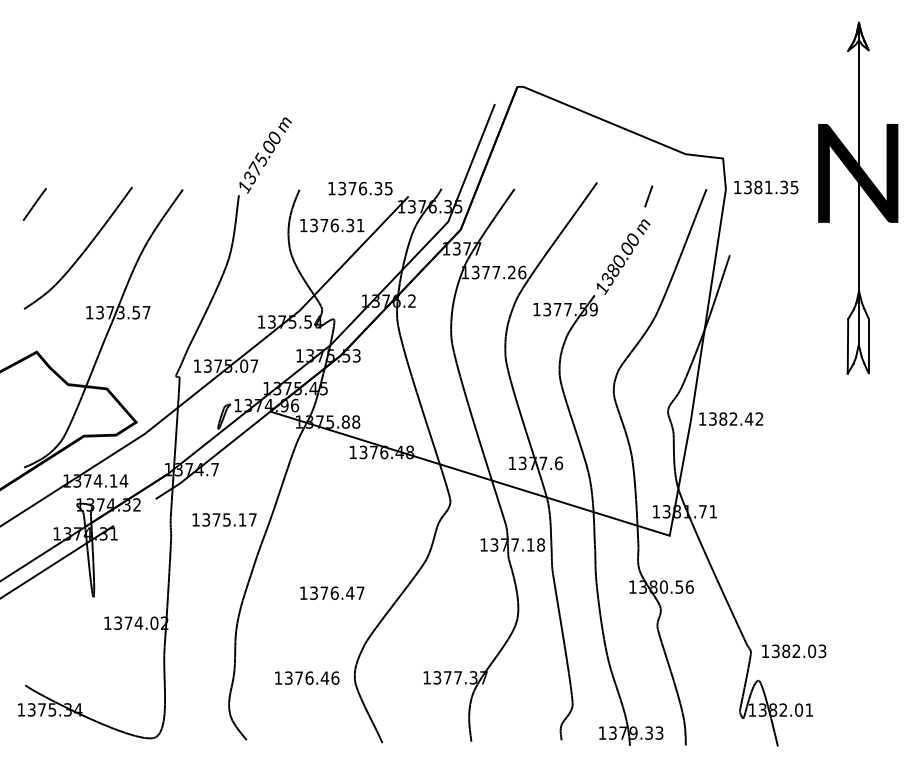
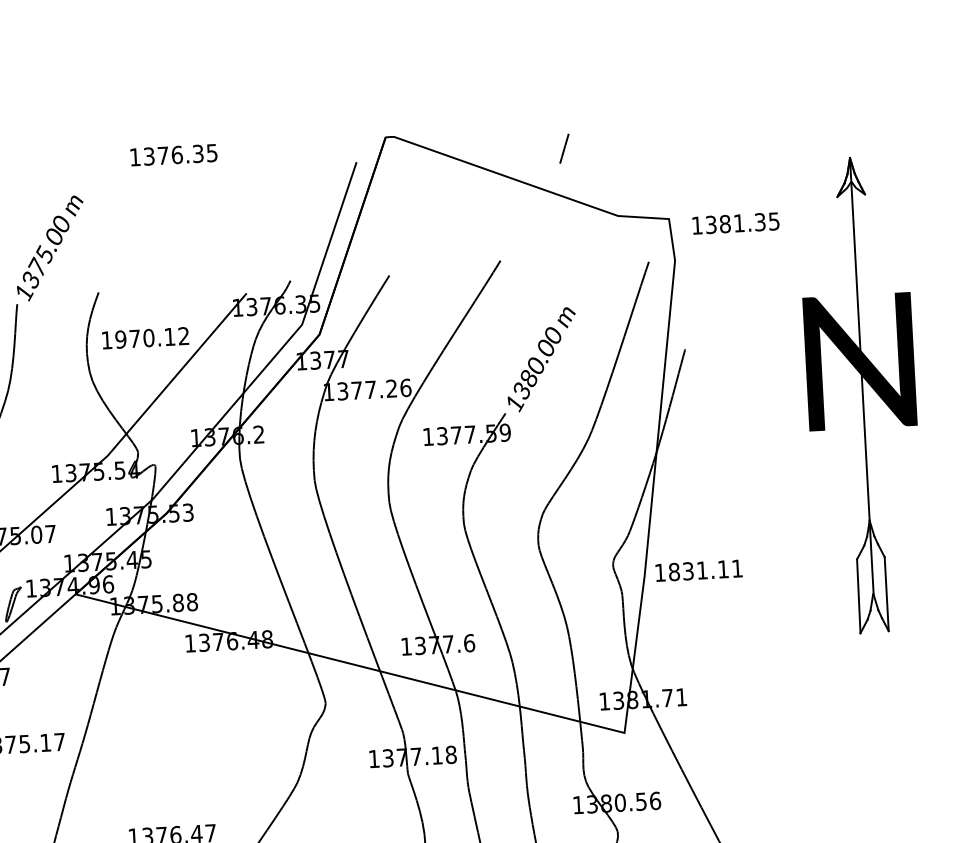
text: (766, 187) -> (736, 223), moved
text: (360, 188) -> (173, 154), moved
line: (648, 196) -> (564, 148), moved
part: (858, 197) -> (862, 394), moved
text: (337, 225) -> (152, 337), 1376.31 -> 1970.12
text: (736, 418) -> (706, 569), 1382.42 -> 1831.11

